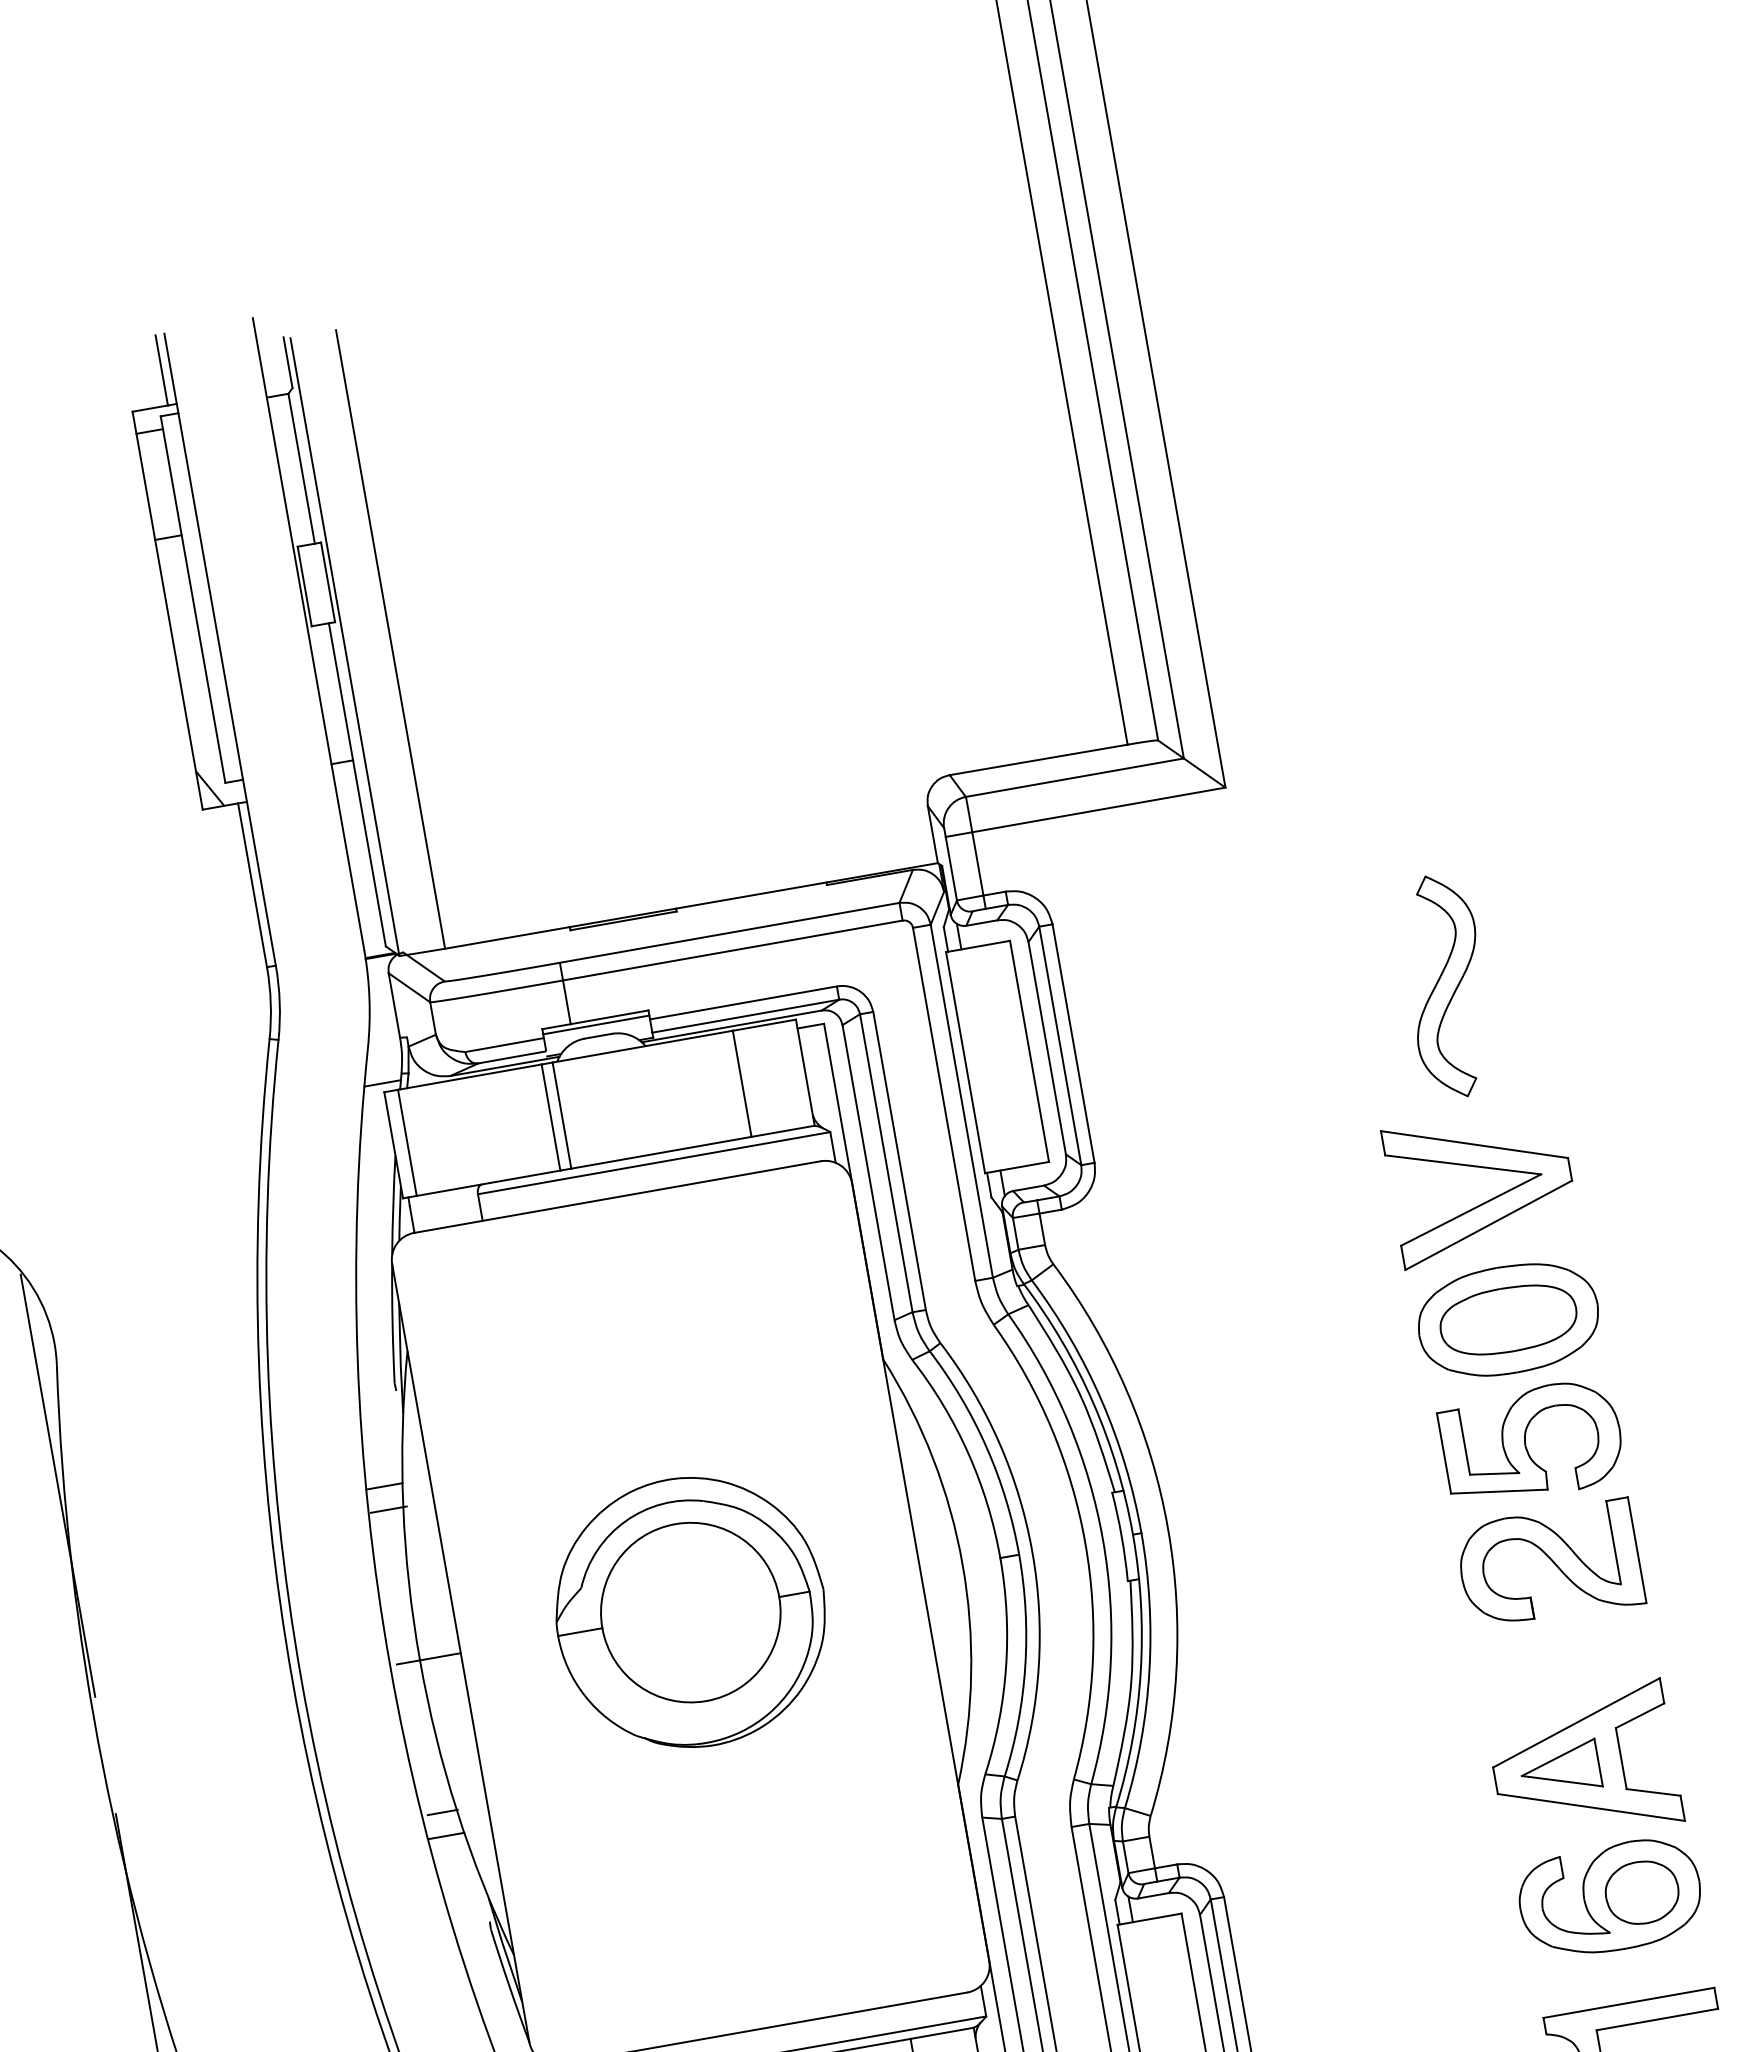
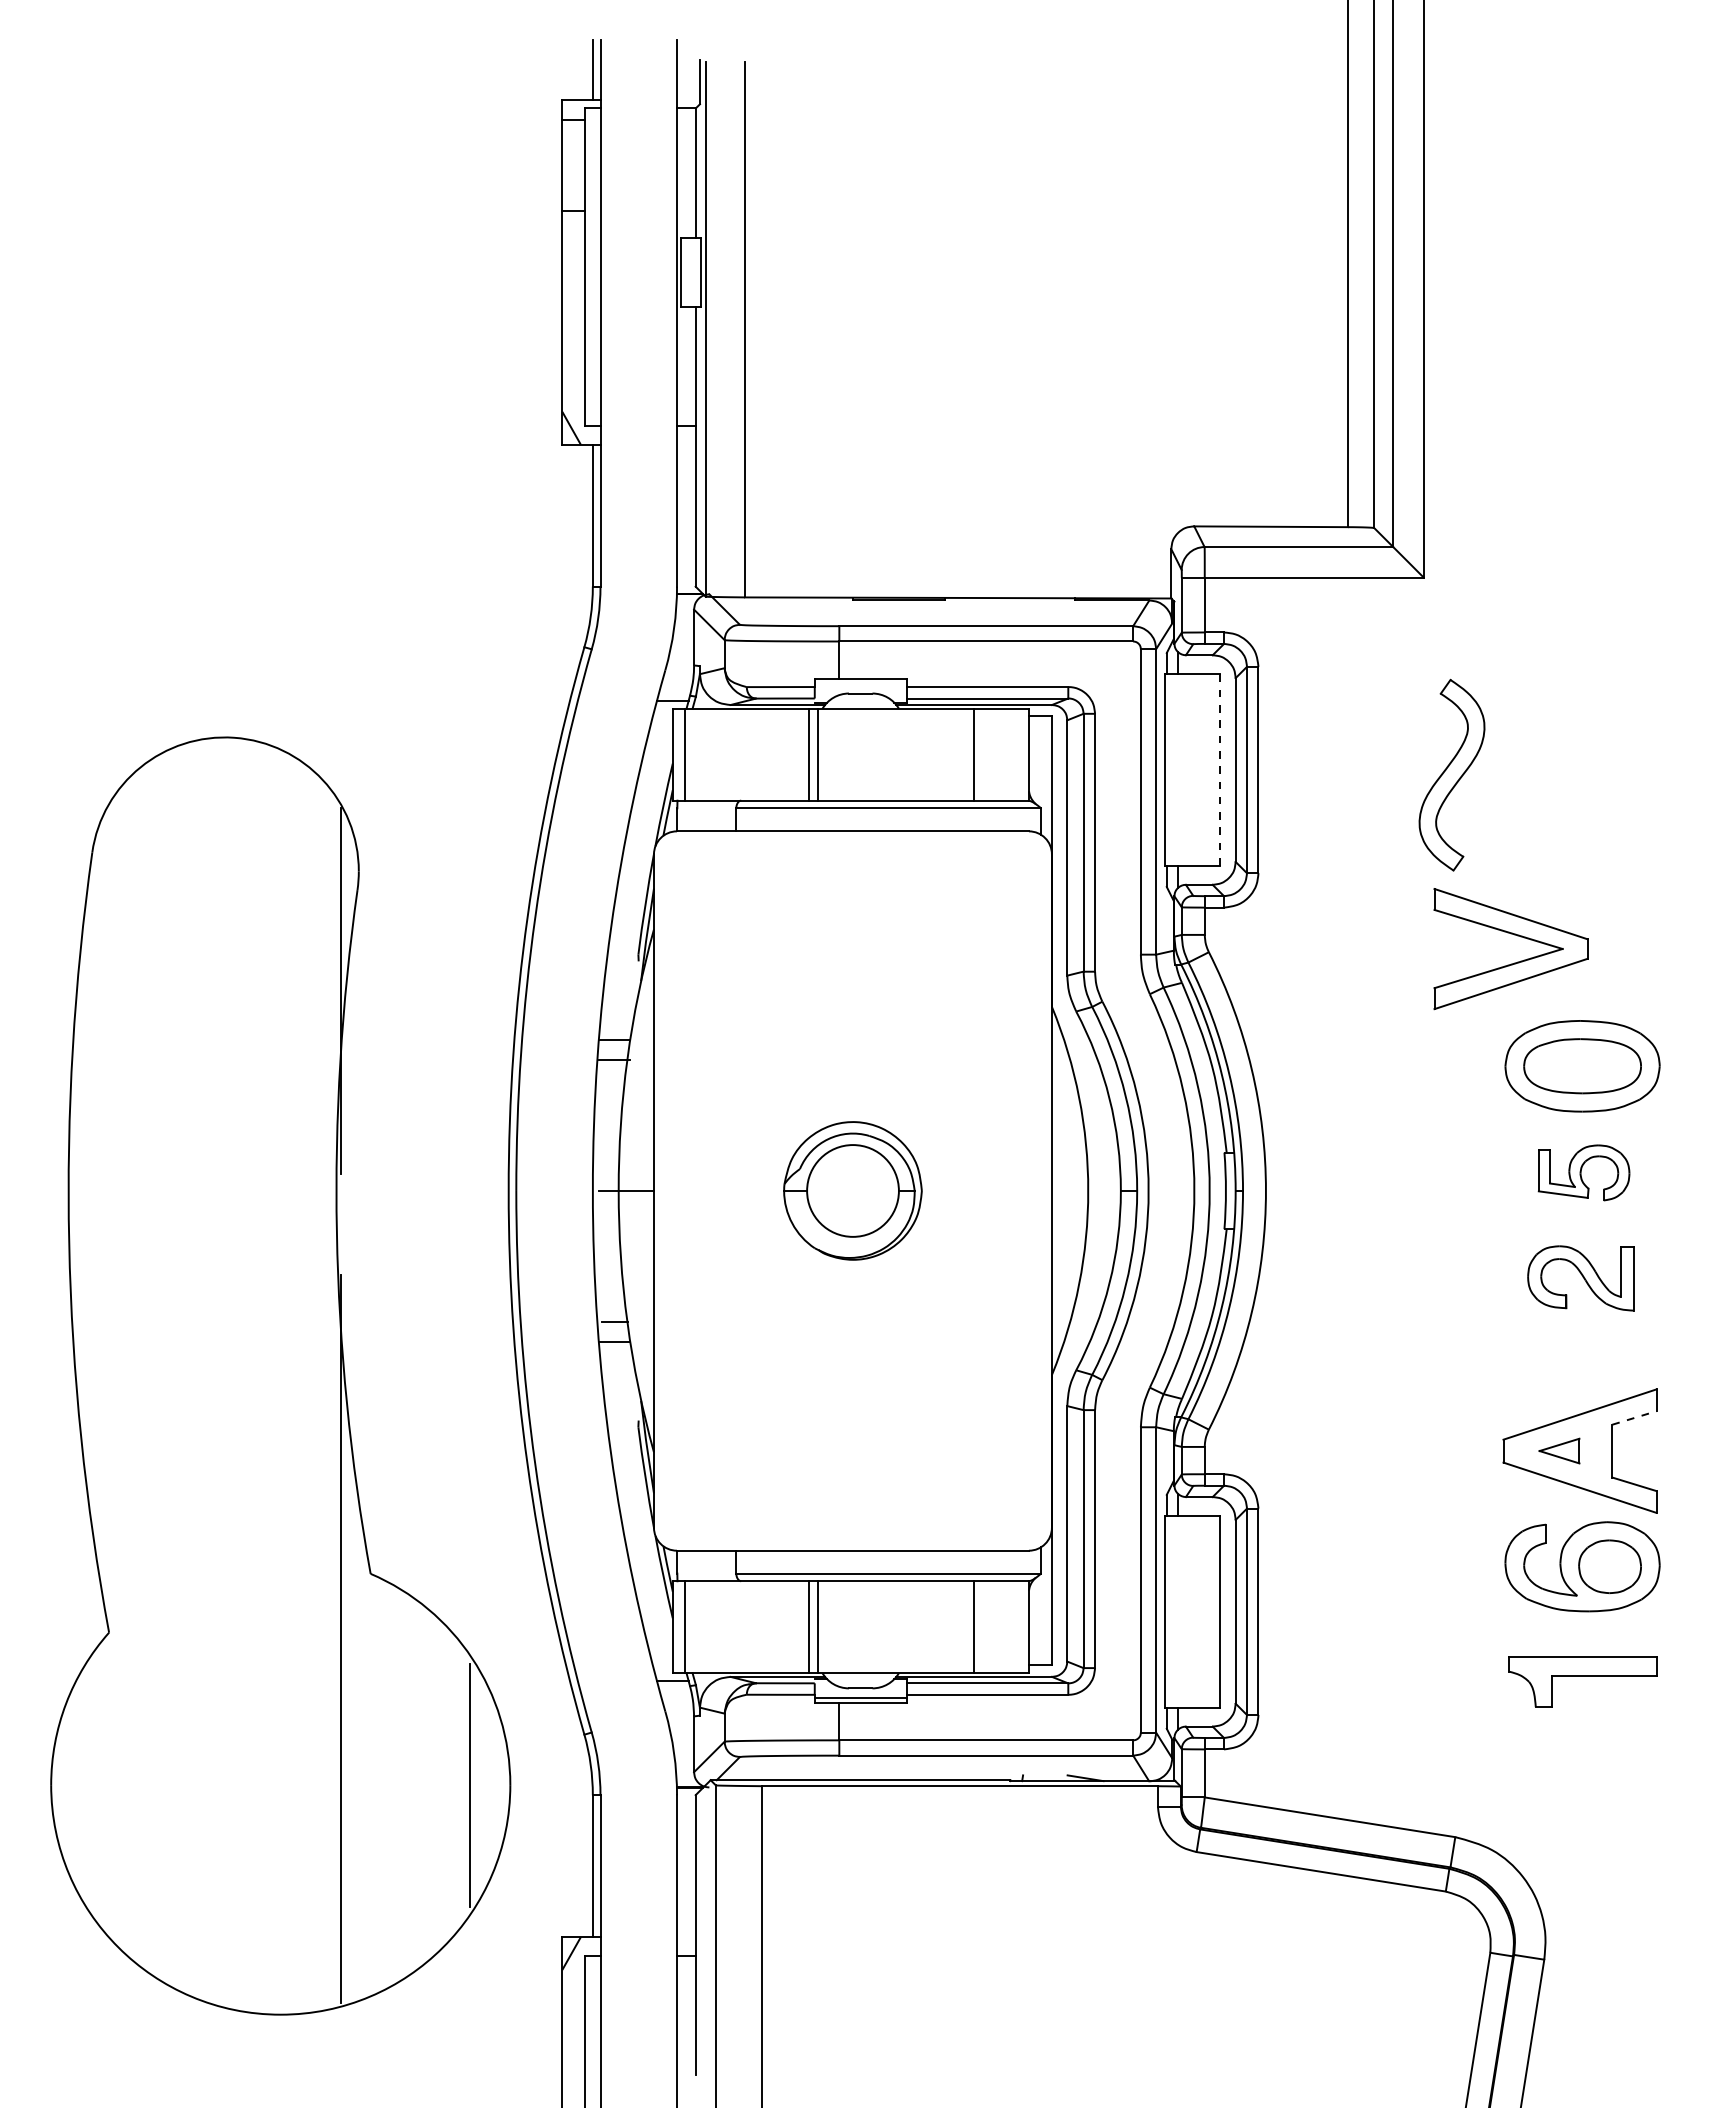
part: (1445, 985) -> (1451, 774), moved
line: (596, 1024) -> (860, 683), removed
line: (1029, 1051) -> (1220, 770), solid -> dashed
part: (1488, 1199) -> (1514, 962), moved
part: (1531, 1442) -> (1583, 1172), size x0.6
part: (1549, 1565) -> (1580, 1278), size x0.7
part: (690, 1612) -> (852, 1190), size x0.6
line: (1640, 1715) -> (1634, 1417), solid -> dashed
part: (1560, 1768) -> (1559, 1450), size x0.6

